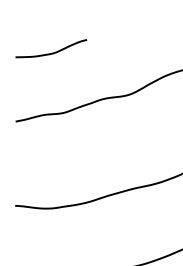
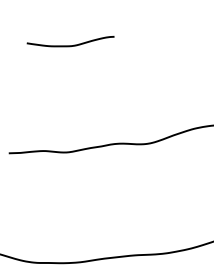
curve: (51, 52) -> (70, 44), moved

